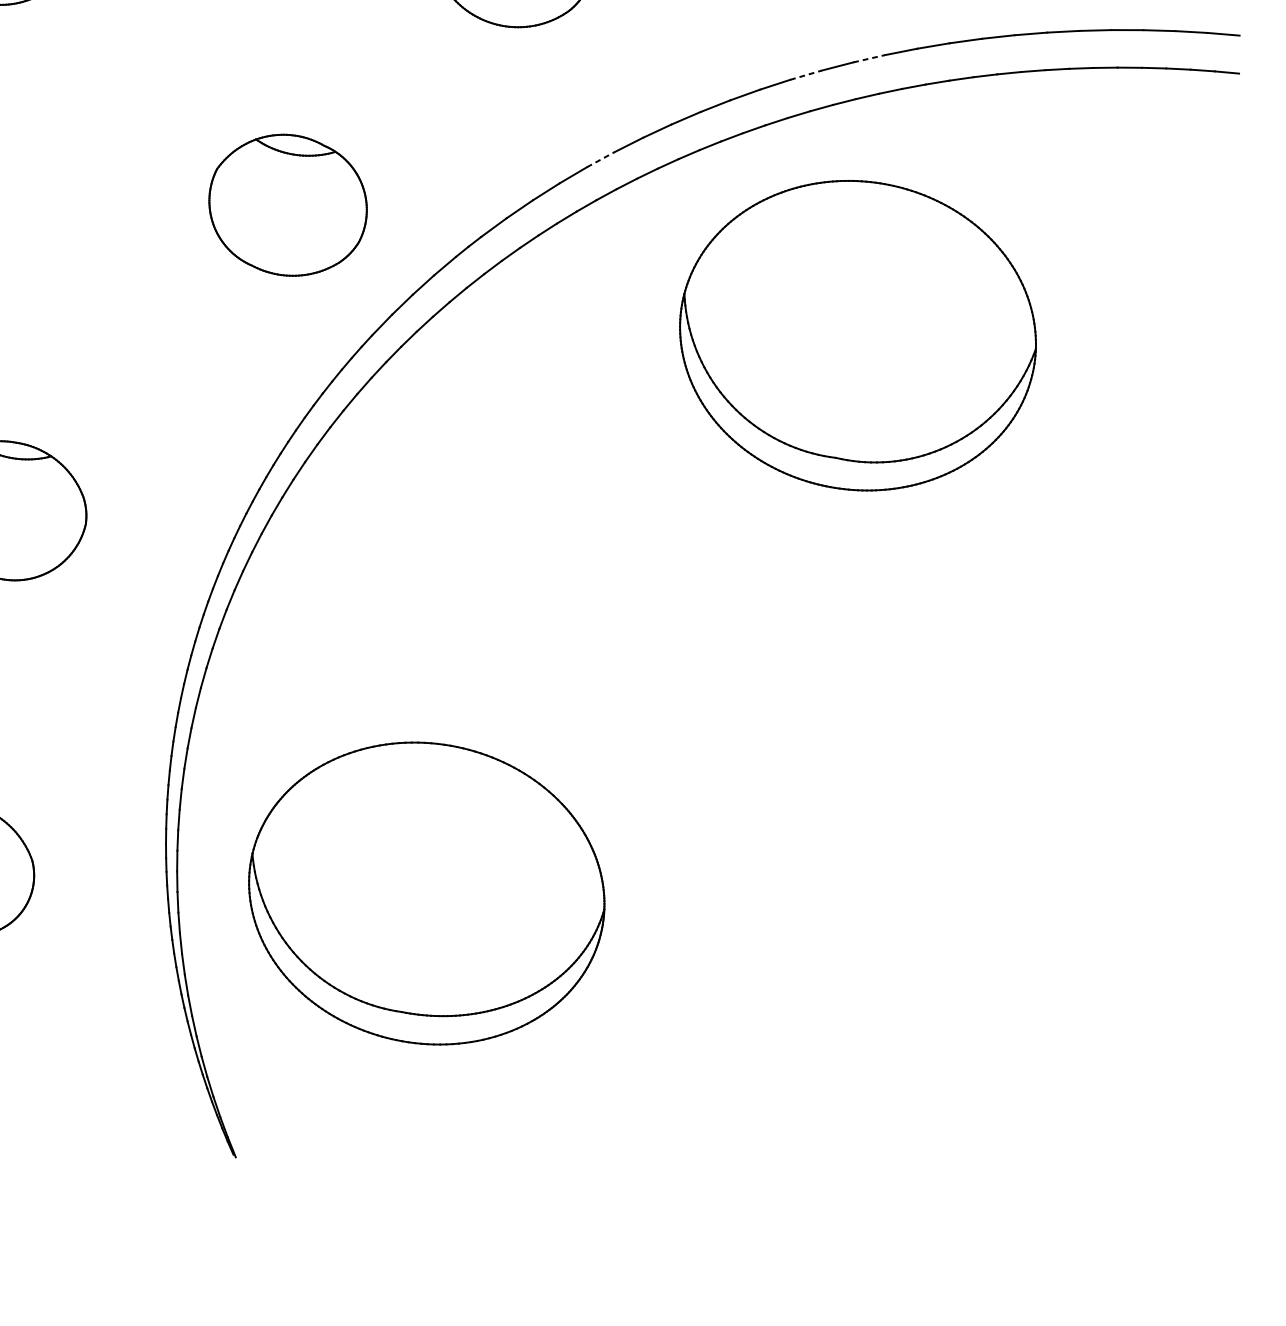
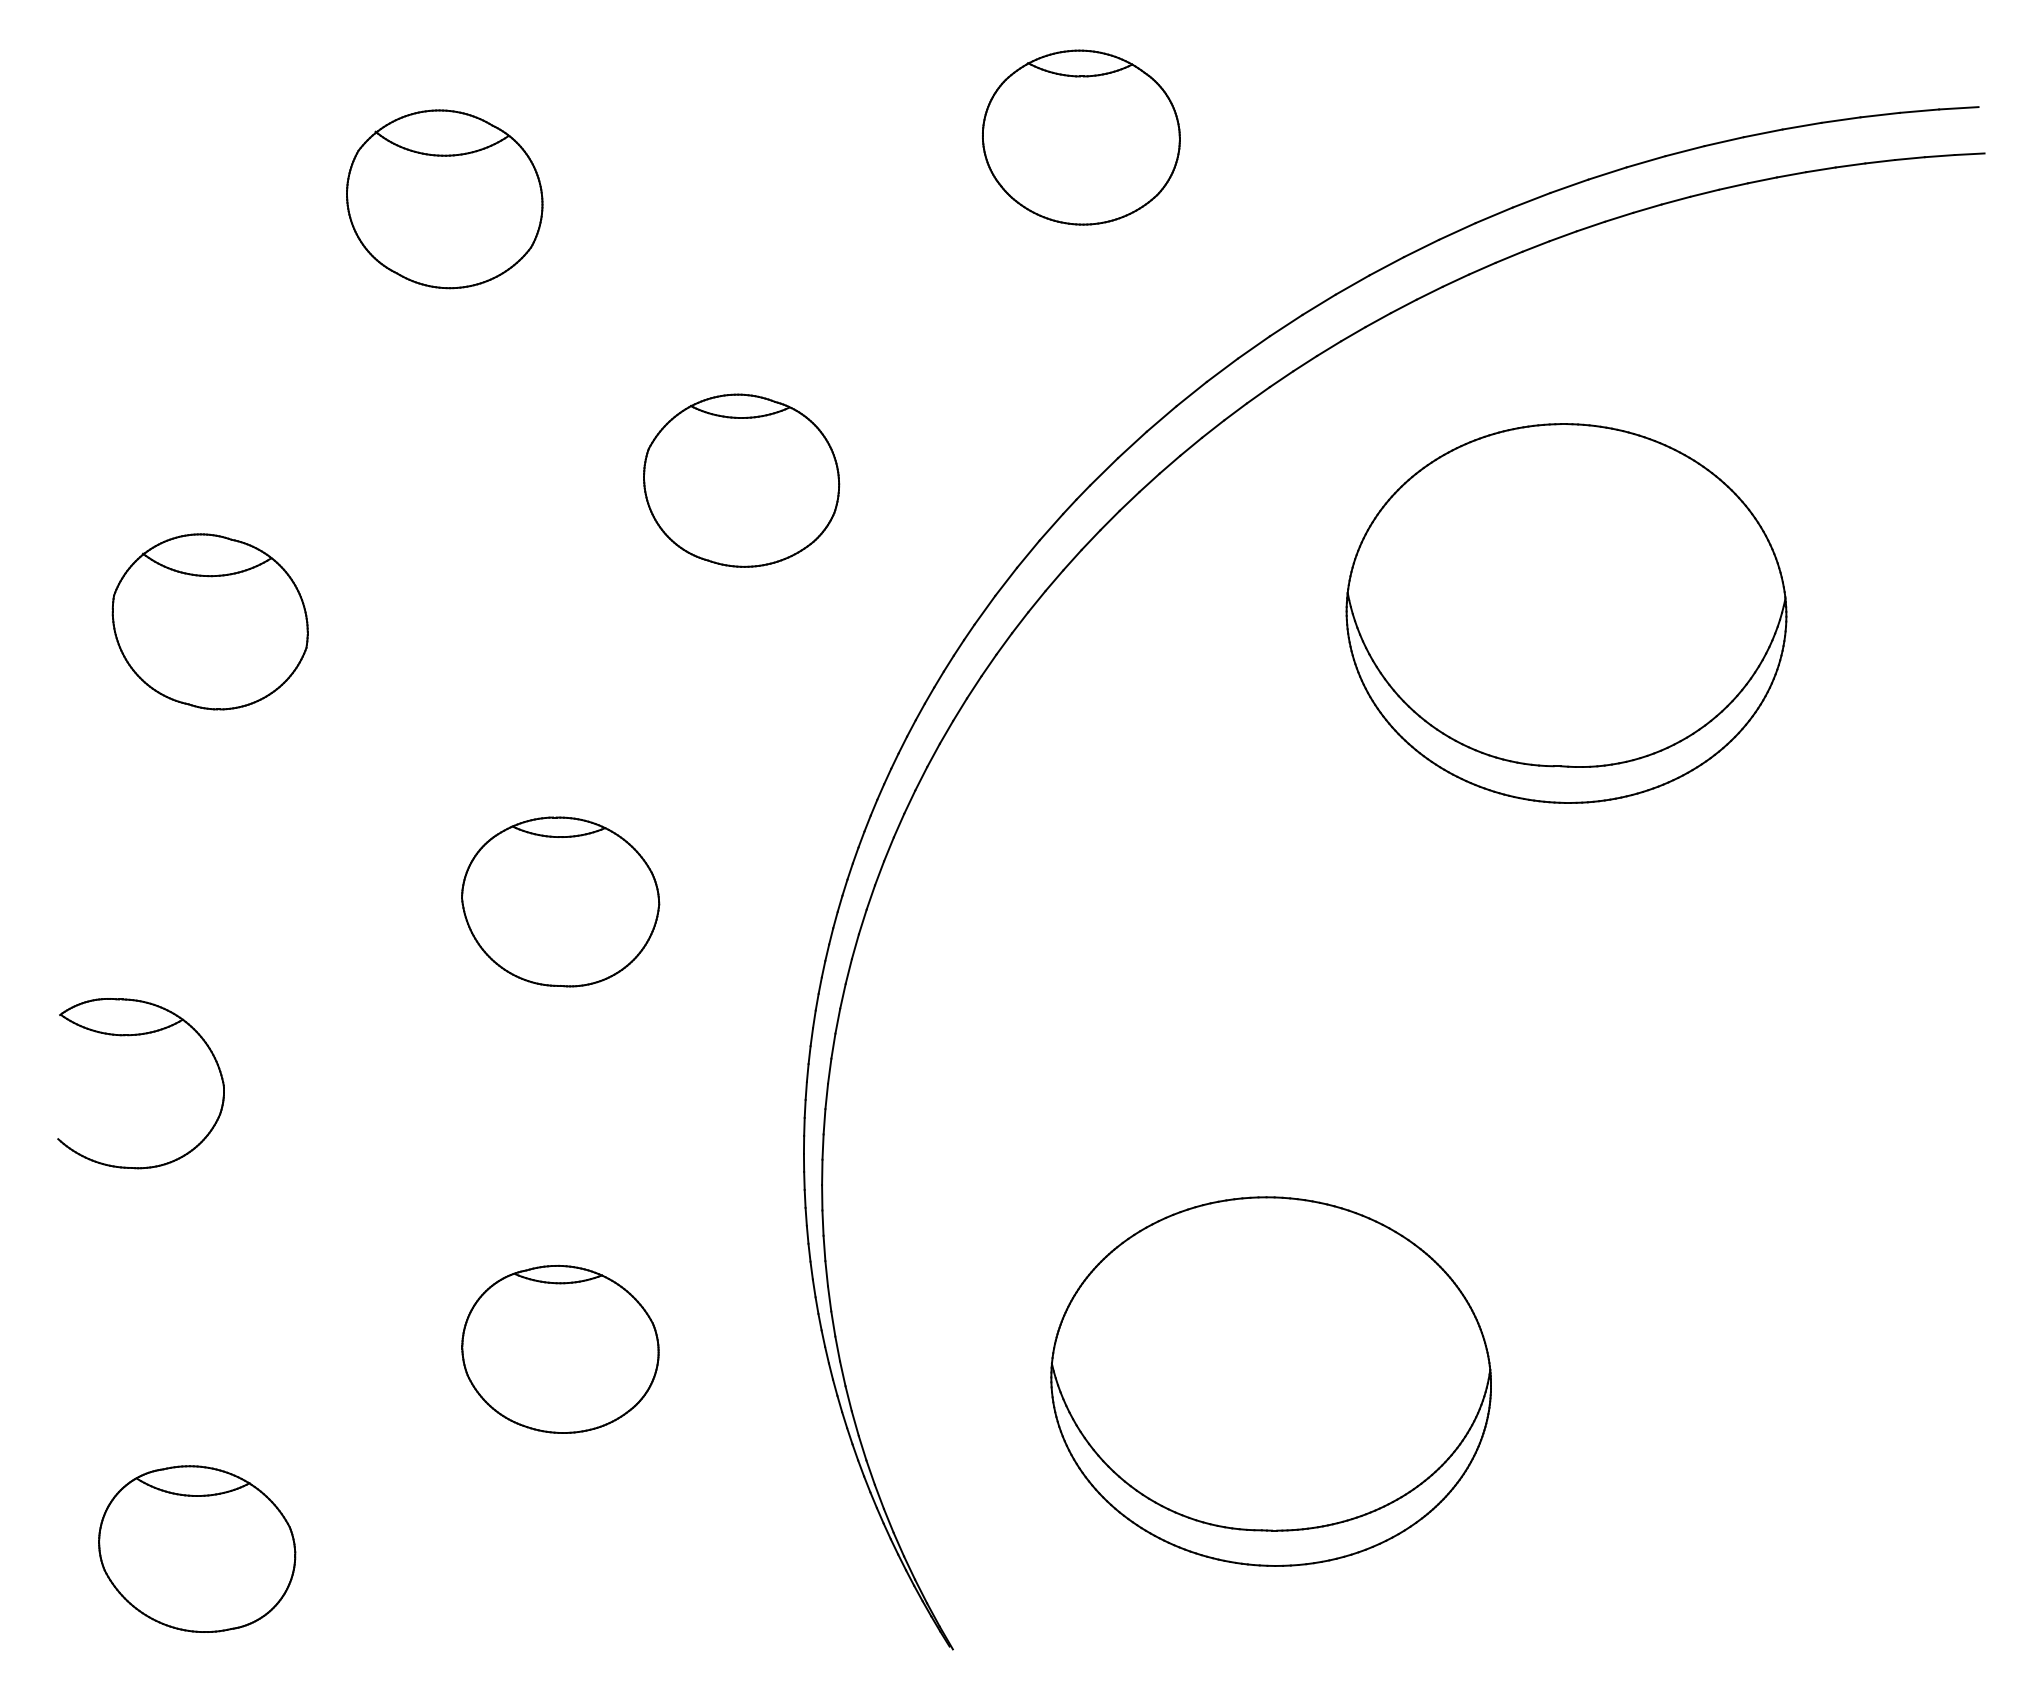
line: (869, 59) -> (1532, 200), dashed -> solid
line: (806, 75) -> (1457, 231), dashed -> solid
line: (601, 159) -> (1222, 369), dashed -> solid
part: (288, 205) -> (741, 480), moved
part: (858, 335) -> (1566, 613), moved
part: (426, 893) -> (1270, 1381), moved

